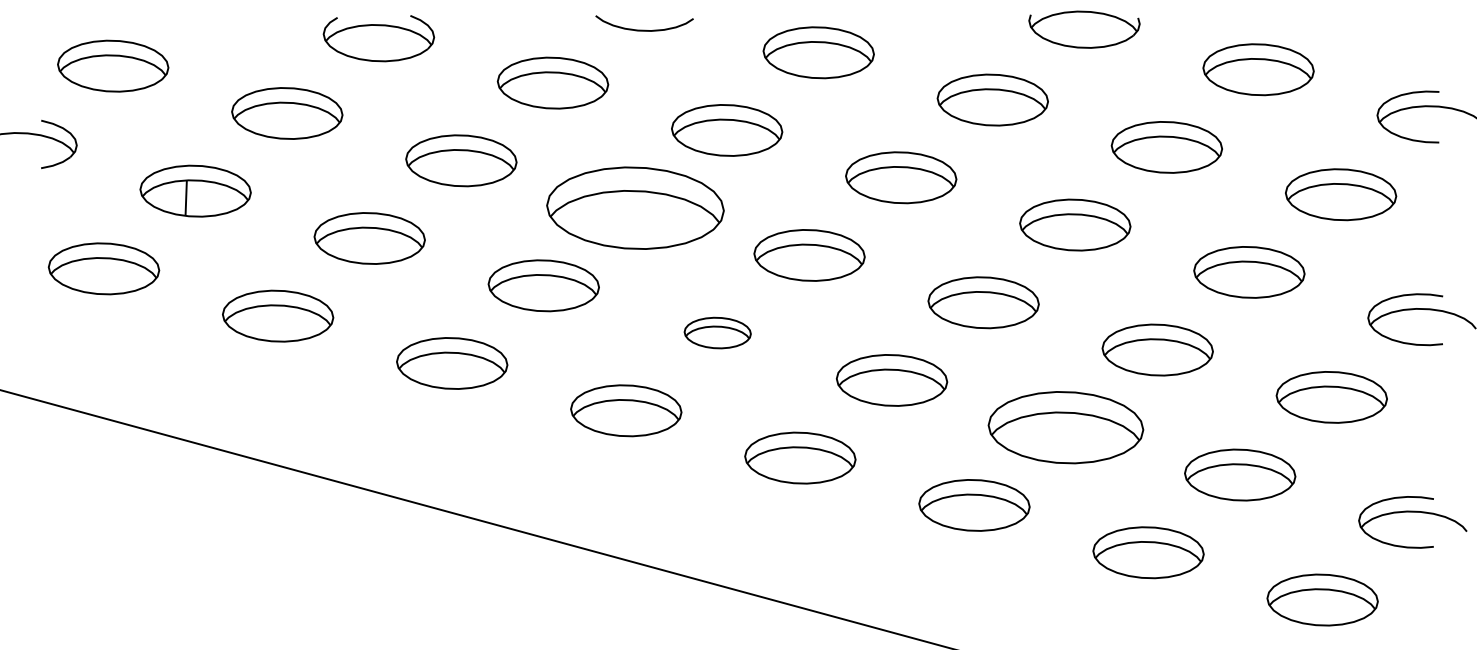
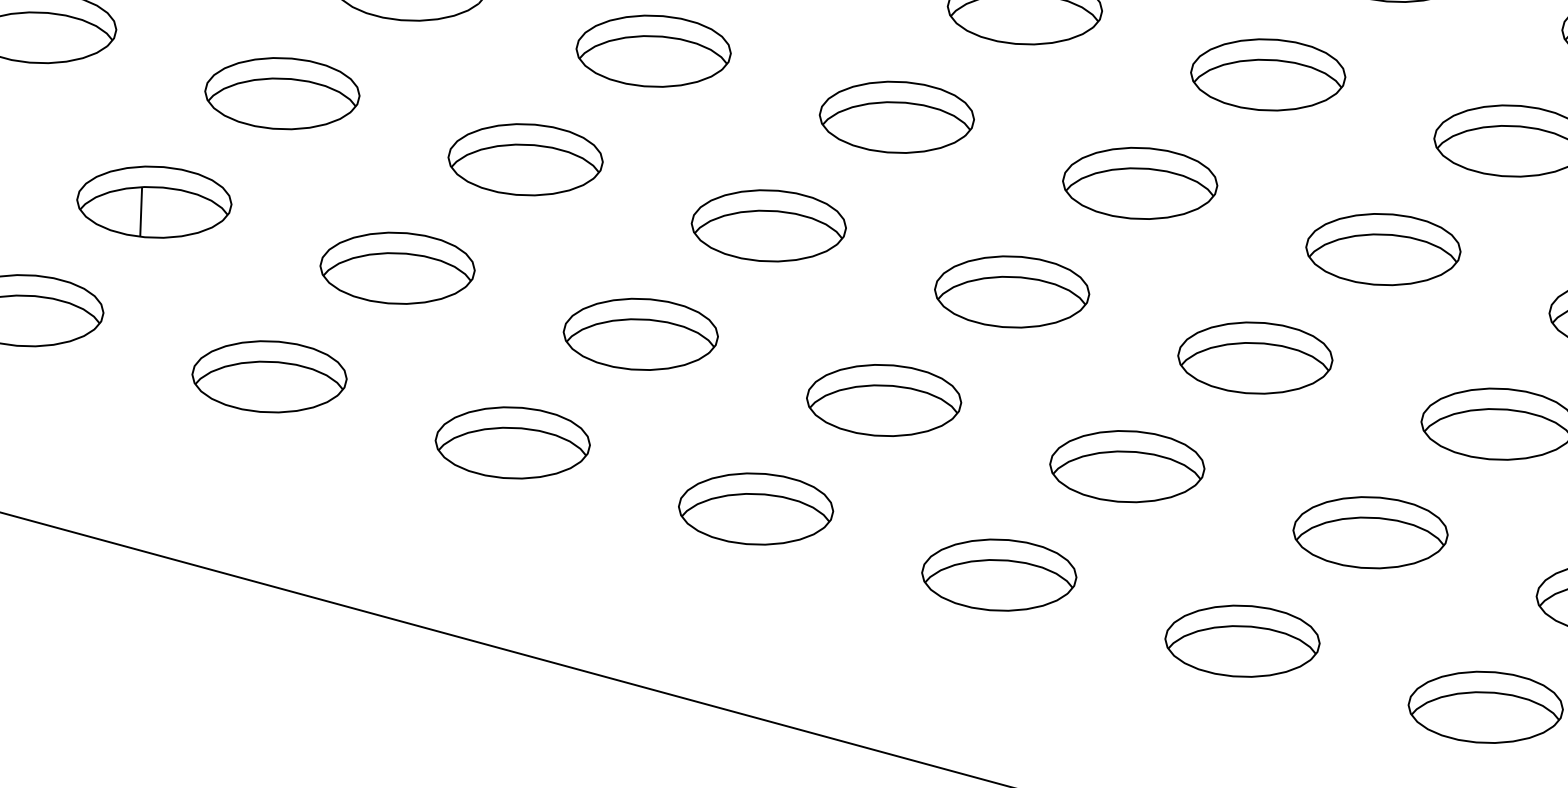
part: (635, 207) -> (768, 224), size x0.62
part: (717, 332) -> (883, 399), size x1.67
part: (1066, 427) -> (1371, 532), size x0.71

